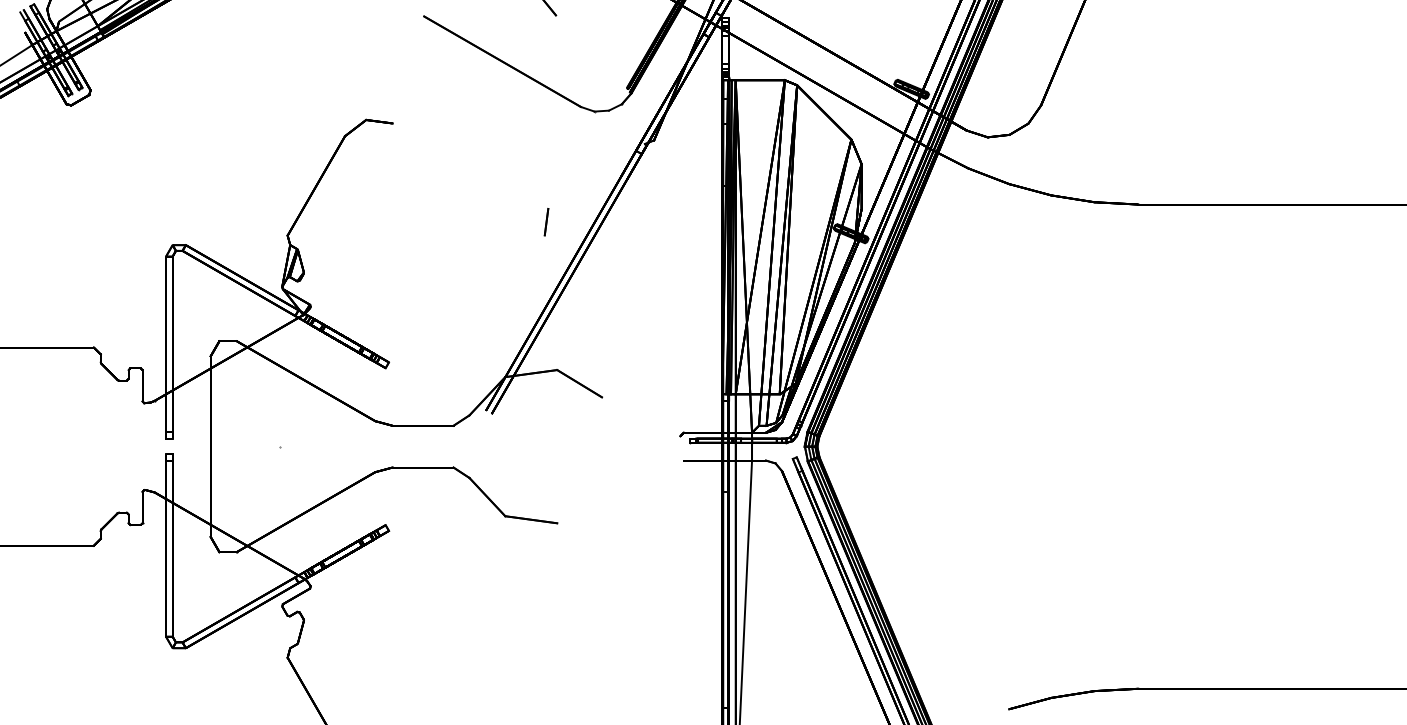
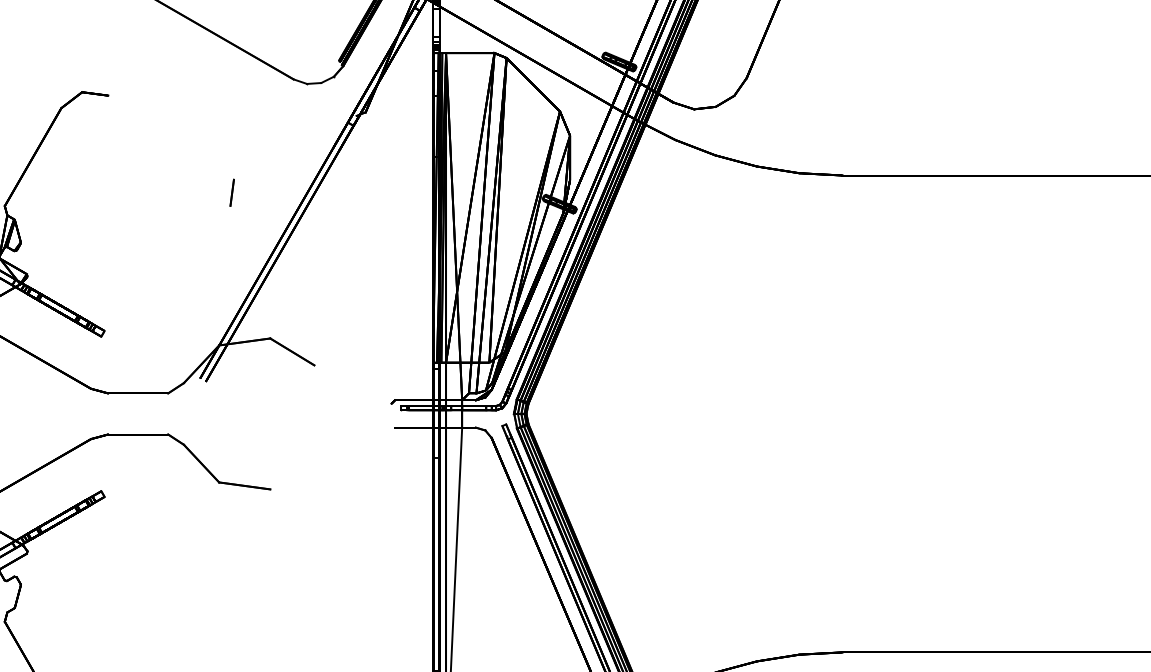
line: (546, 222) -> (232, 193), moved

